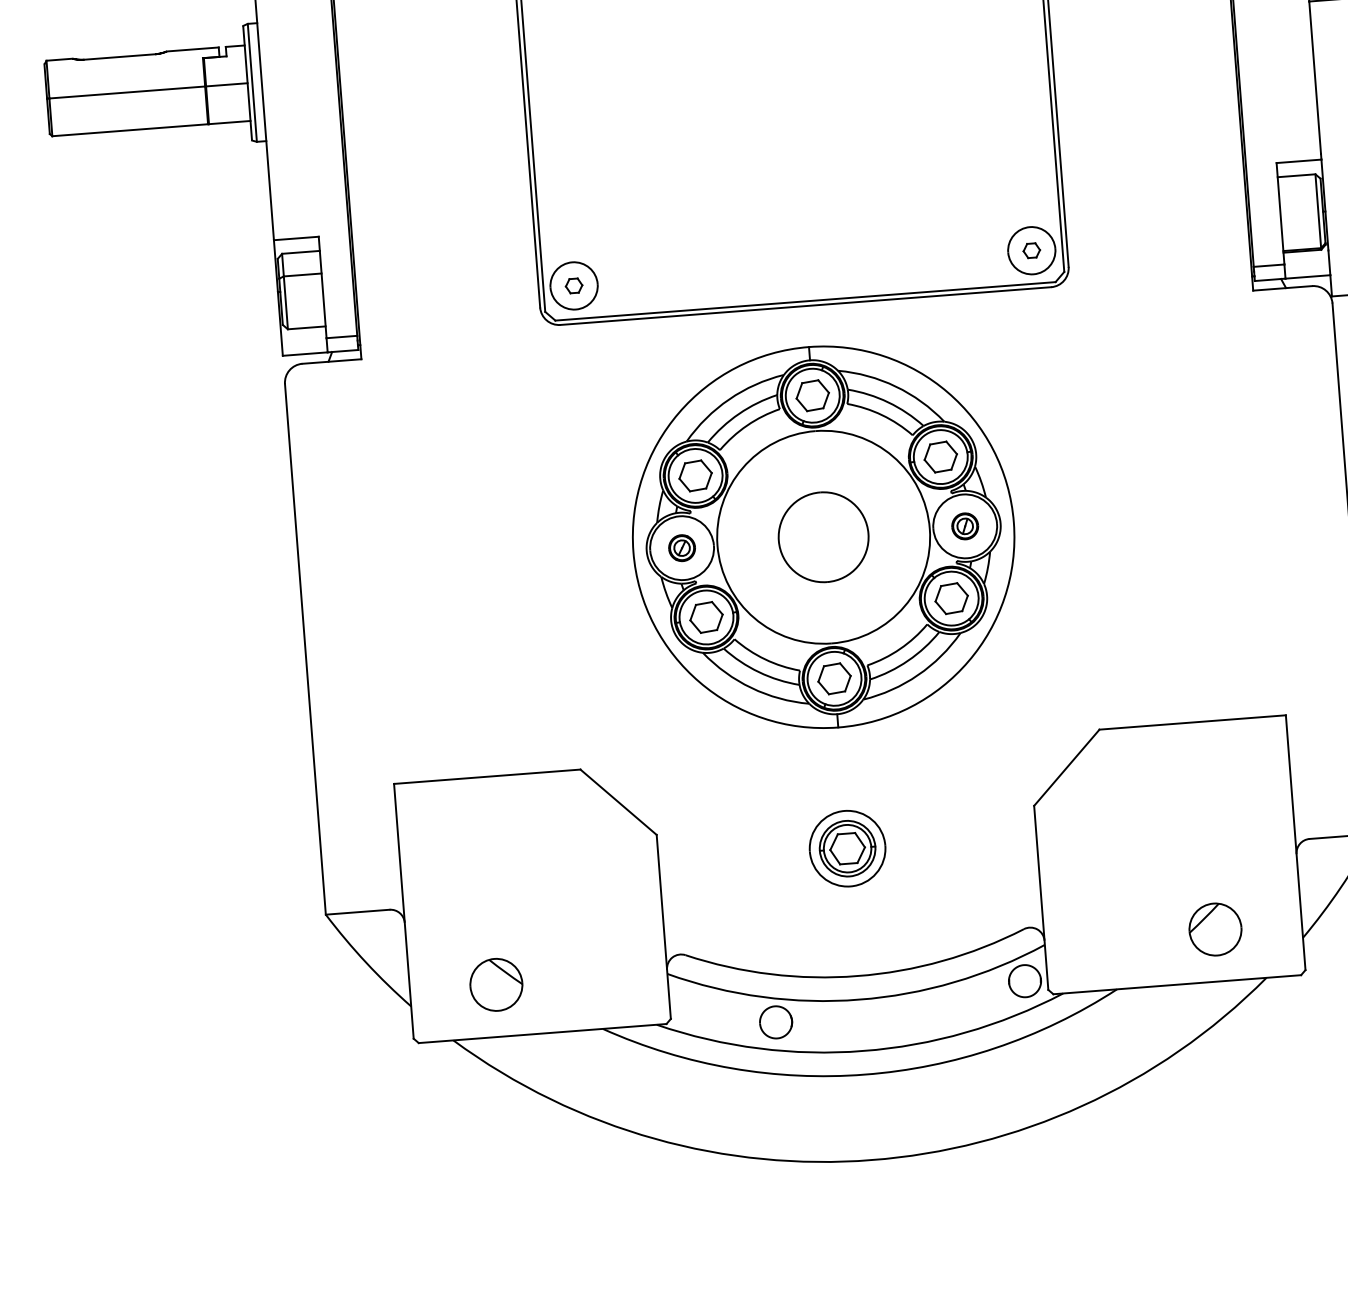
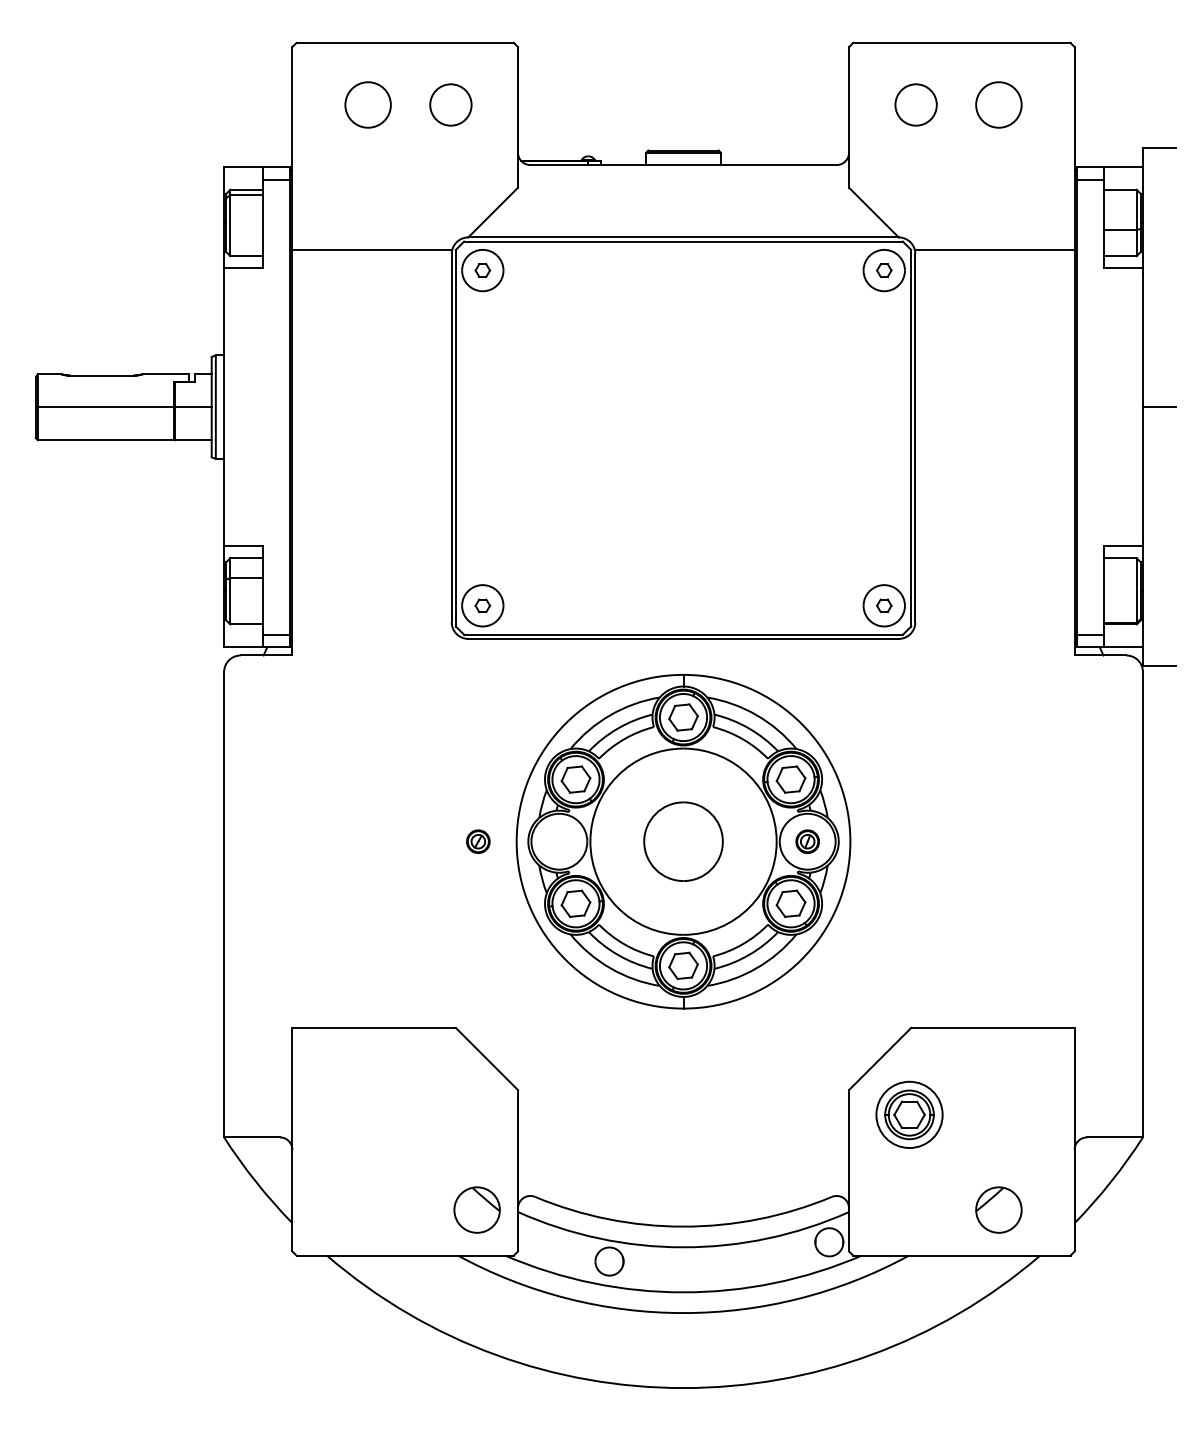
part: (682, 547) -> (478, 841), moved
part: (847, 848) -> (909, 1114), moved
part: (495, 984) -> (476, 1209), moved

